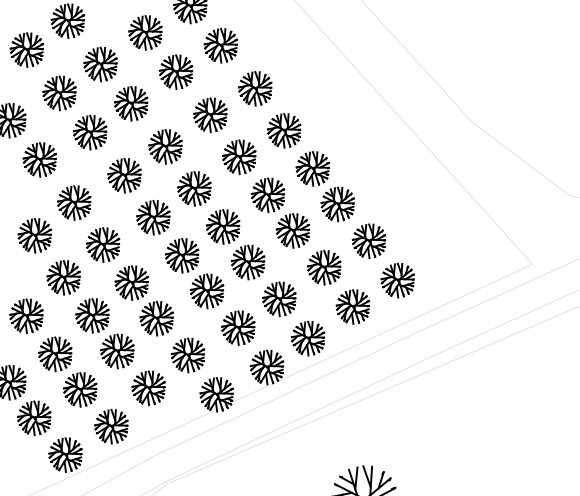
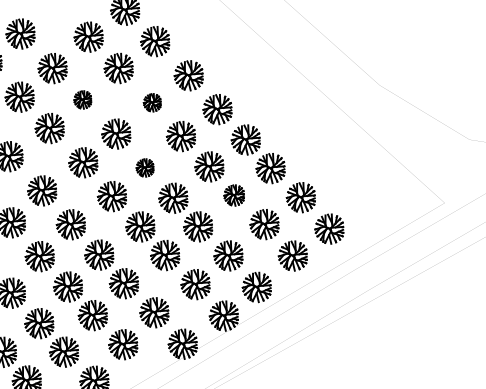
part: (131, 103) -> (82, 99), size x0.6
part: (210, 115) -> (152, 103), size x0.6
part: (194, 188) -> (145, 167), size x0.6
part: (292, 230) -> (233, 195), size x0.7

